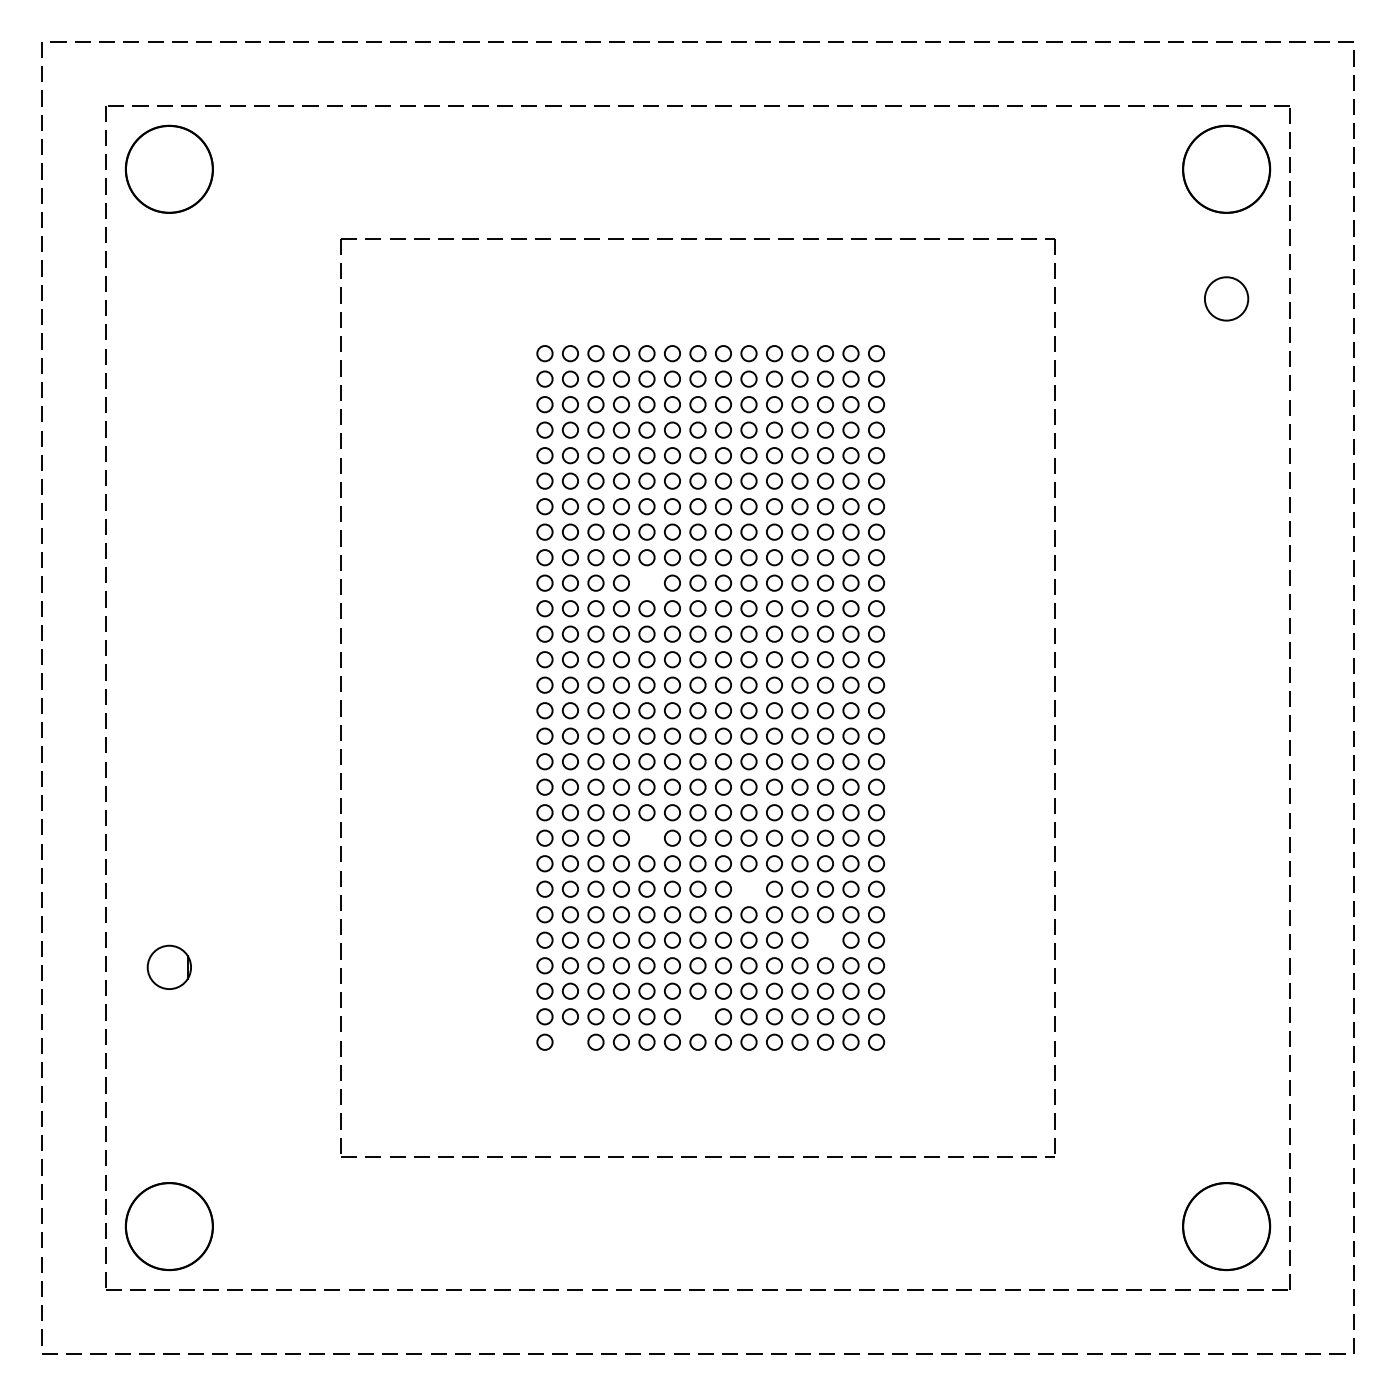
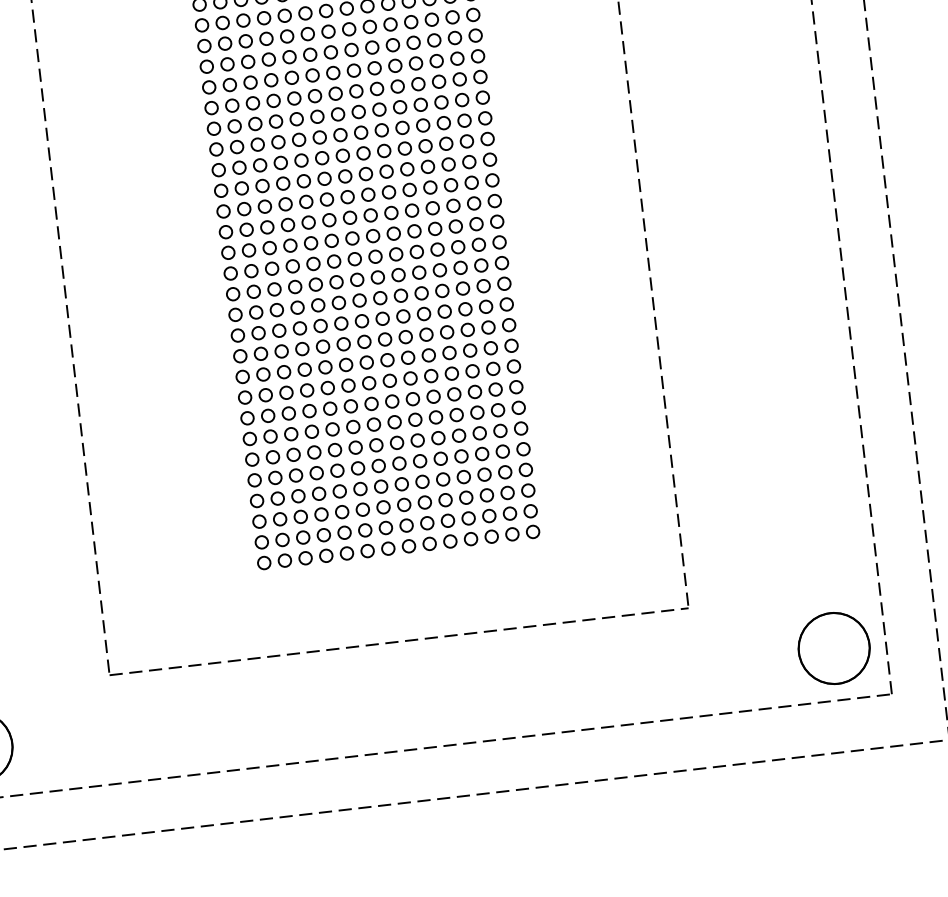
circle: (646, 582) -> (303, 180), added
circle: (646, 837) -> (327, 387), added
circle: (748, 888) -> (414, 419), added
circle: (825, 939) -> (482, 453), added
circle: (697, 1016) -> (385, 527), added
circle: (570, 1041) -> (284, 560), added

